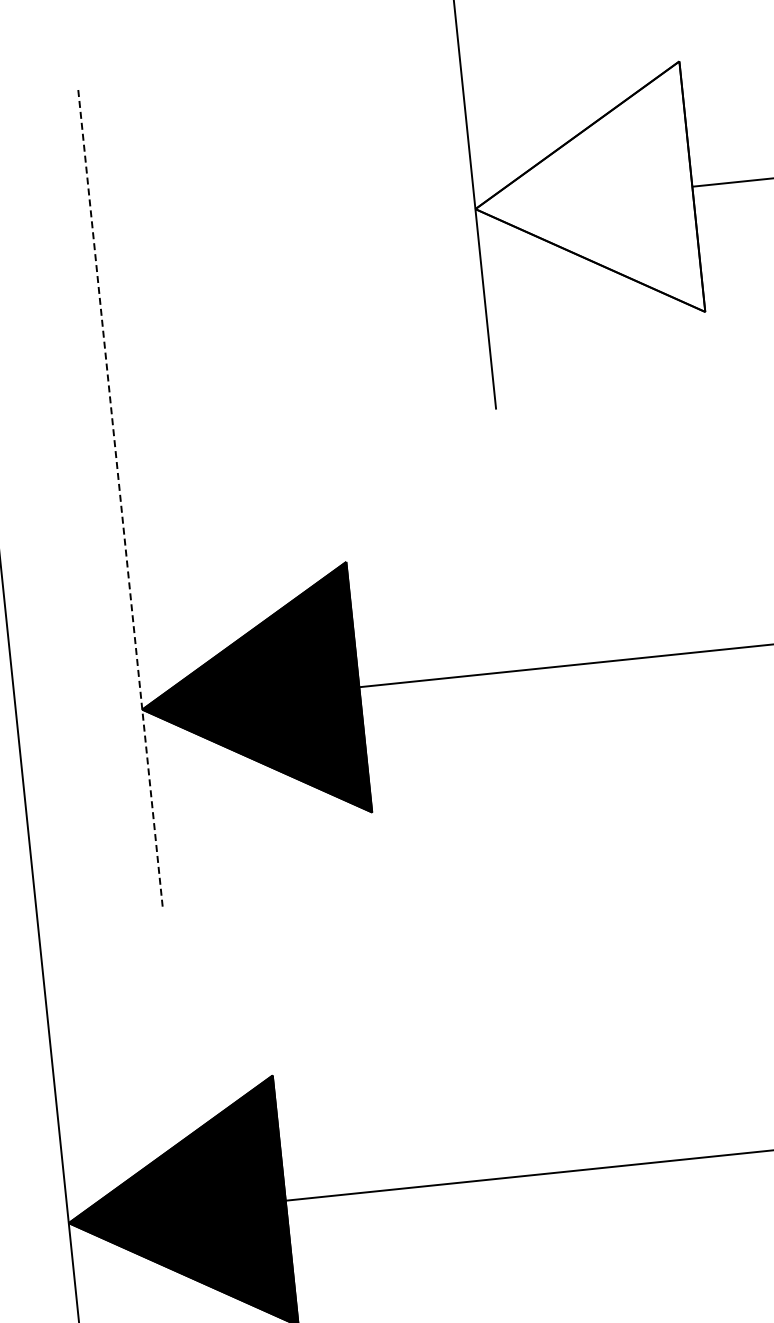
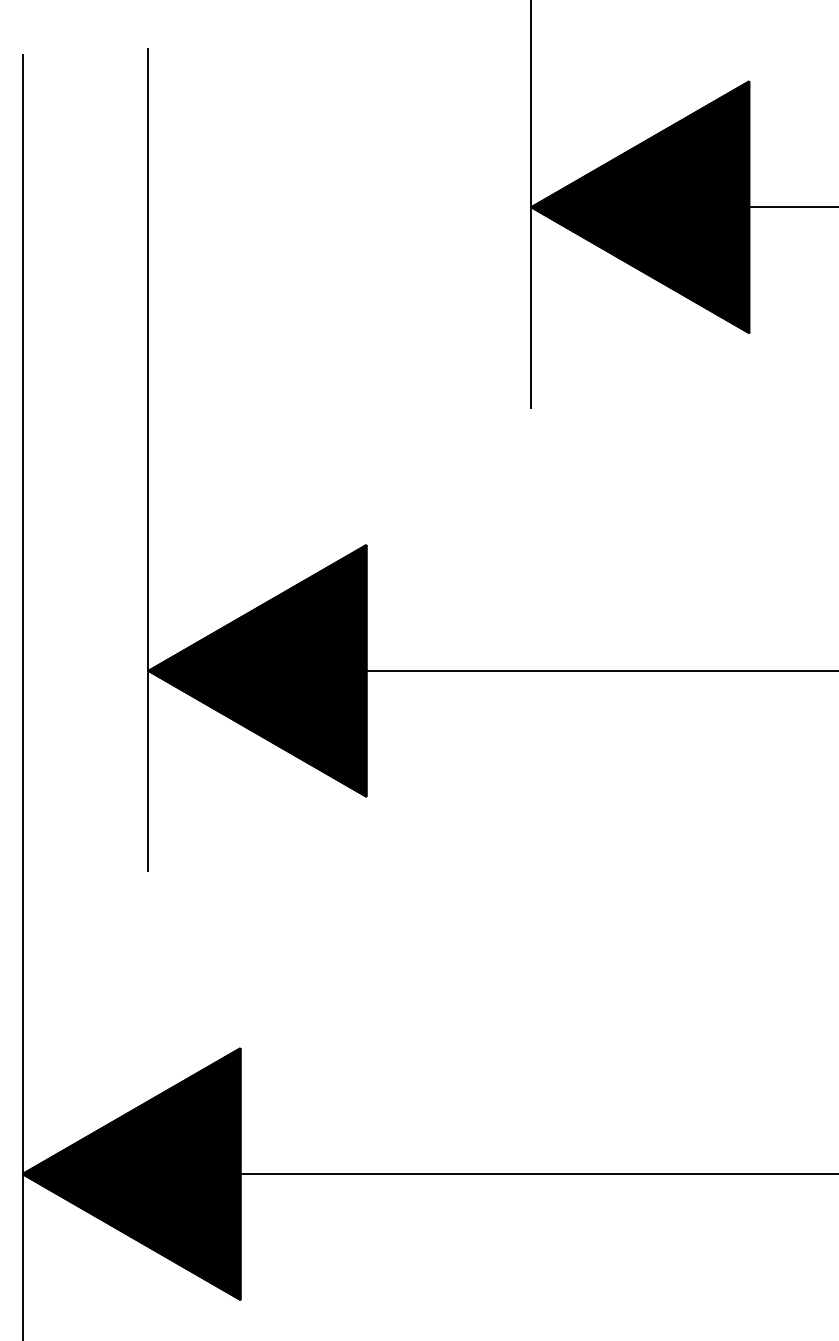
fill: (584, 198) -> (640, 207), added
line: (120, 500) -> (148, 460), dashed -> solid

